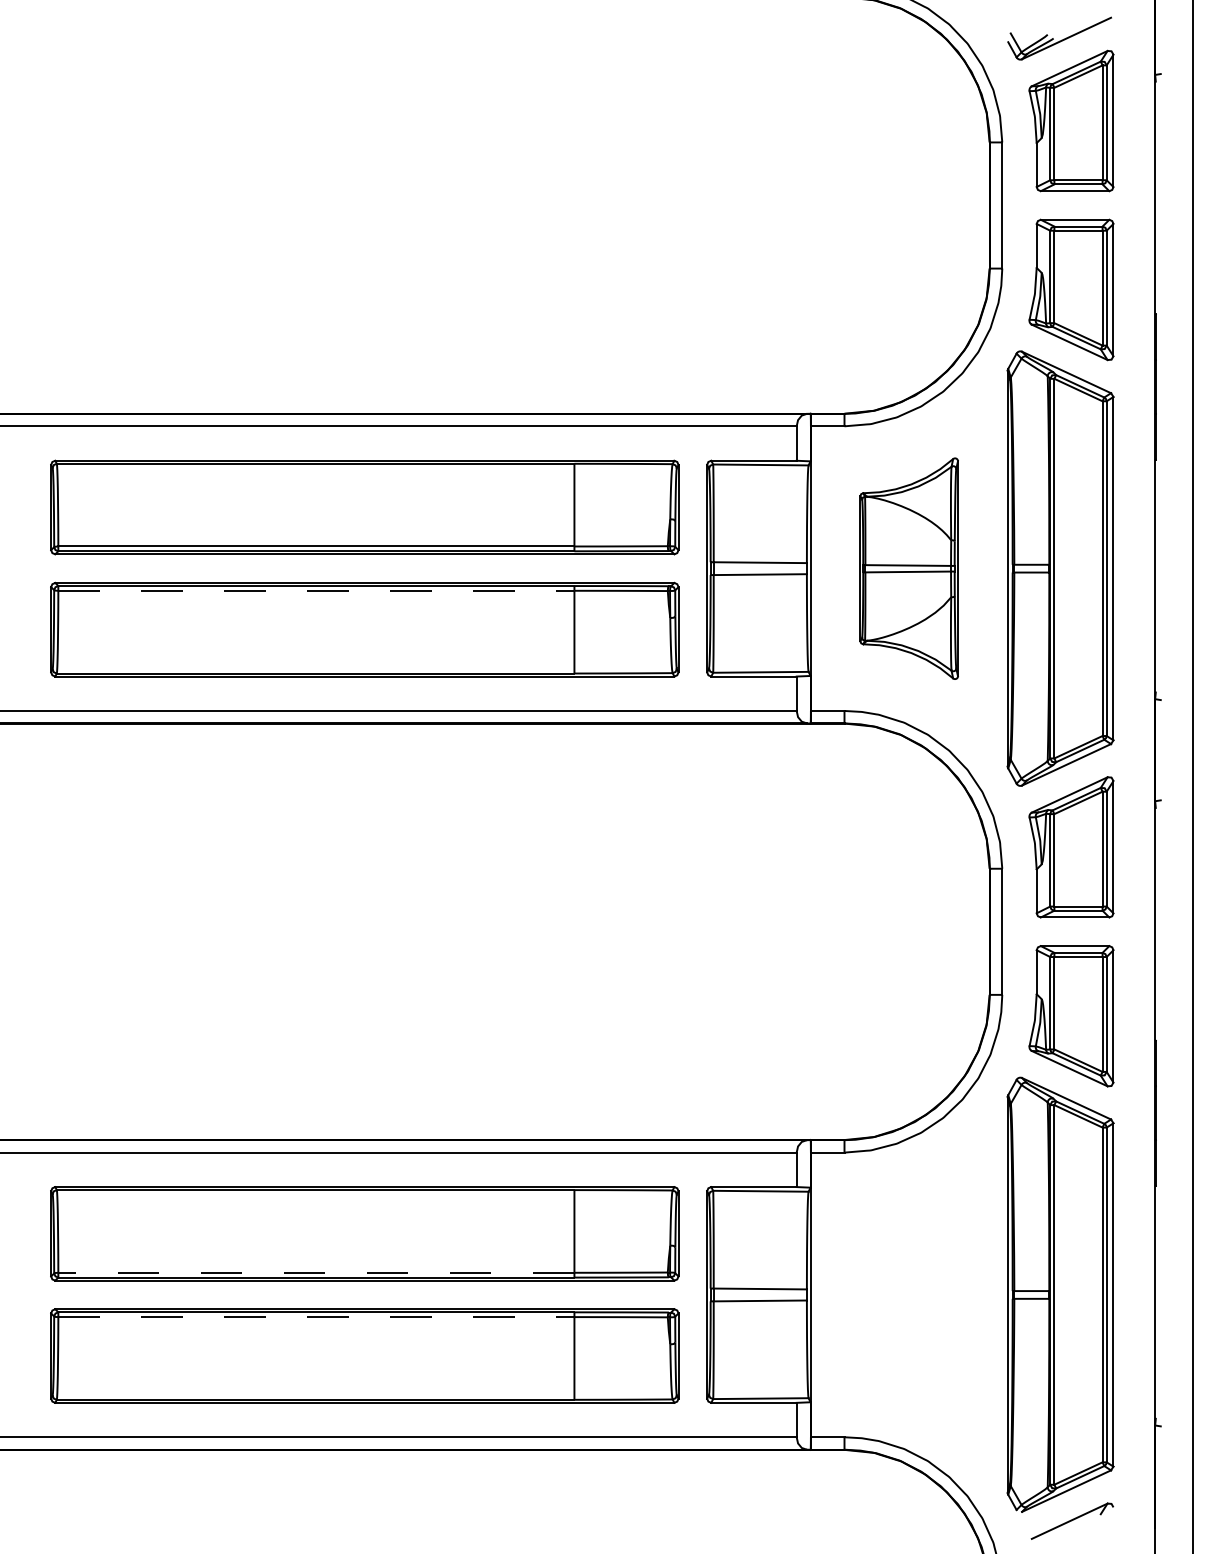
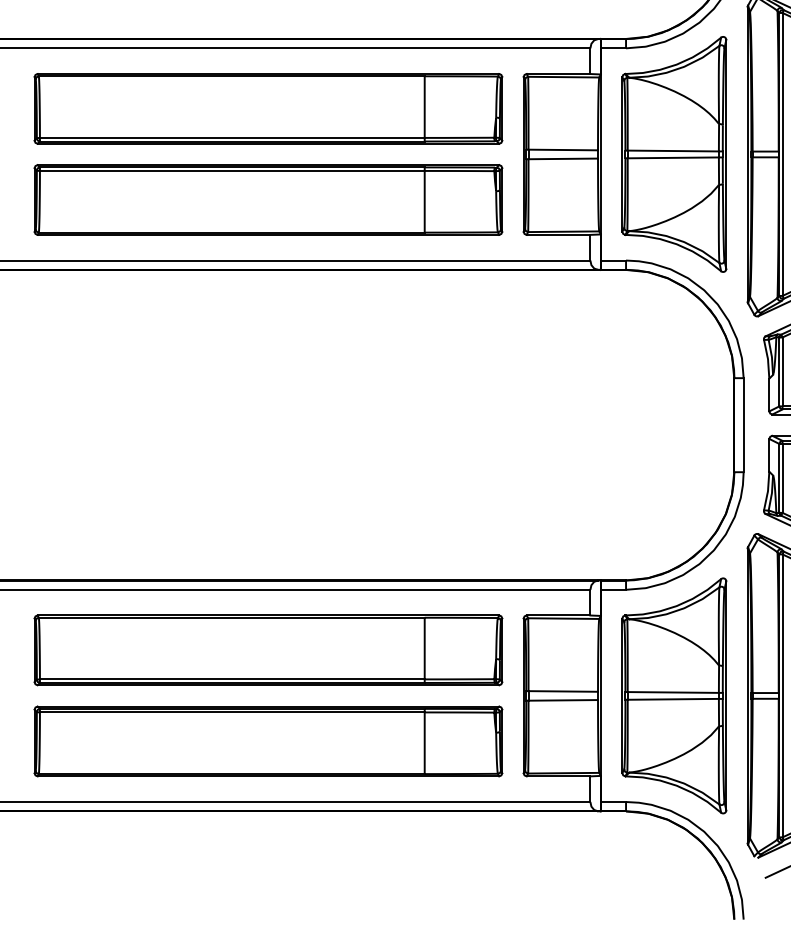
part: (908, 568) -> (673, 154), size x1.43
line: (316, 590) -> (232, 170), dashed -> solid
line: (315, 1272) -> (231, 679), dashed -> solid
part: (908, 1294) -> (673, 695), added
line: (316, 1317) -> (232, 712), dashed -> solid

